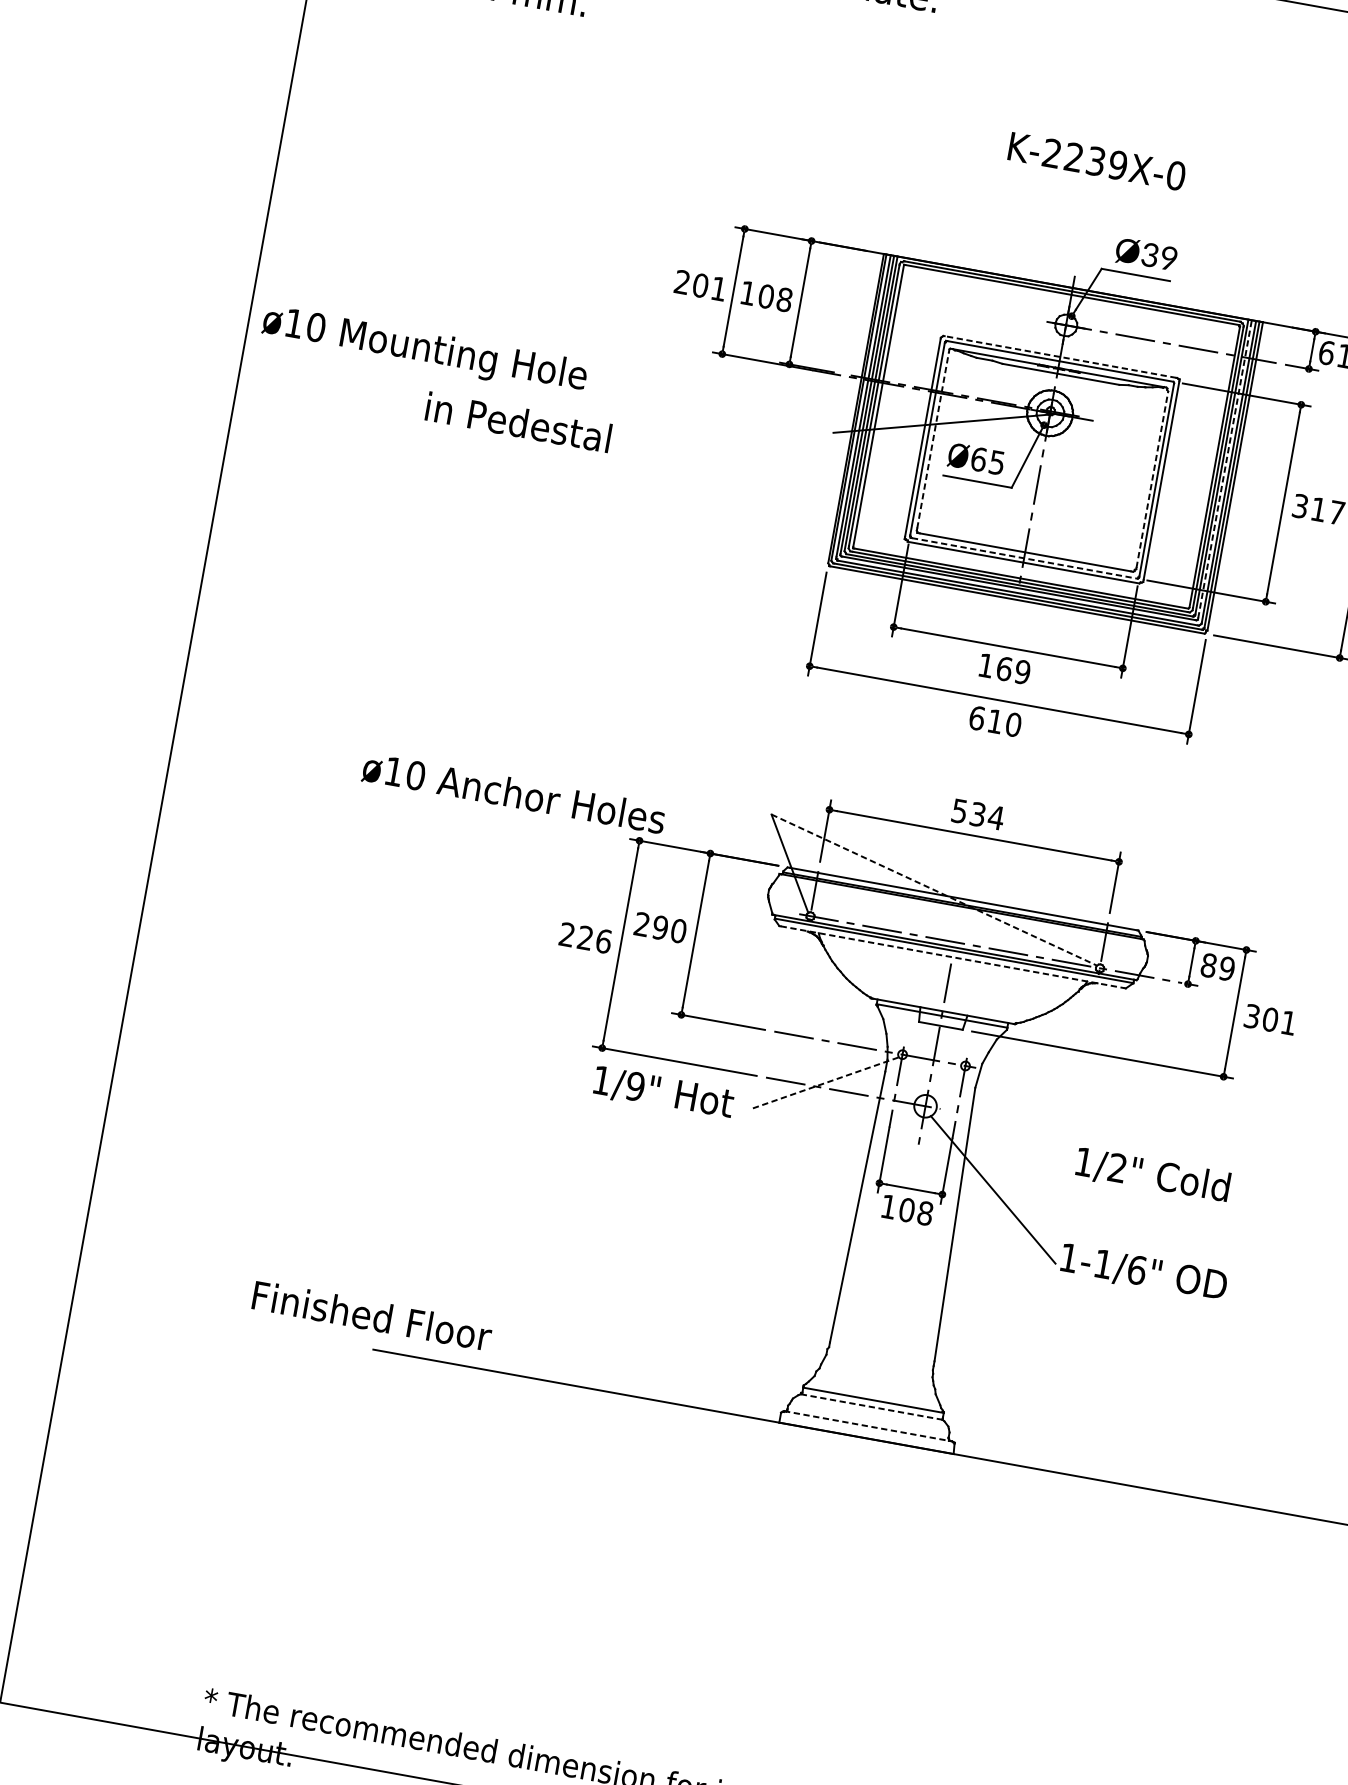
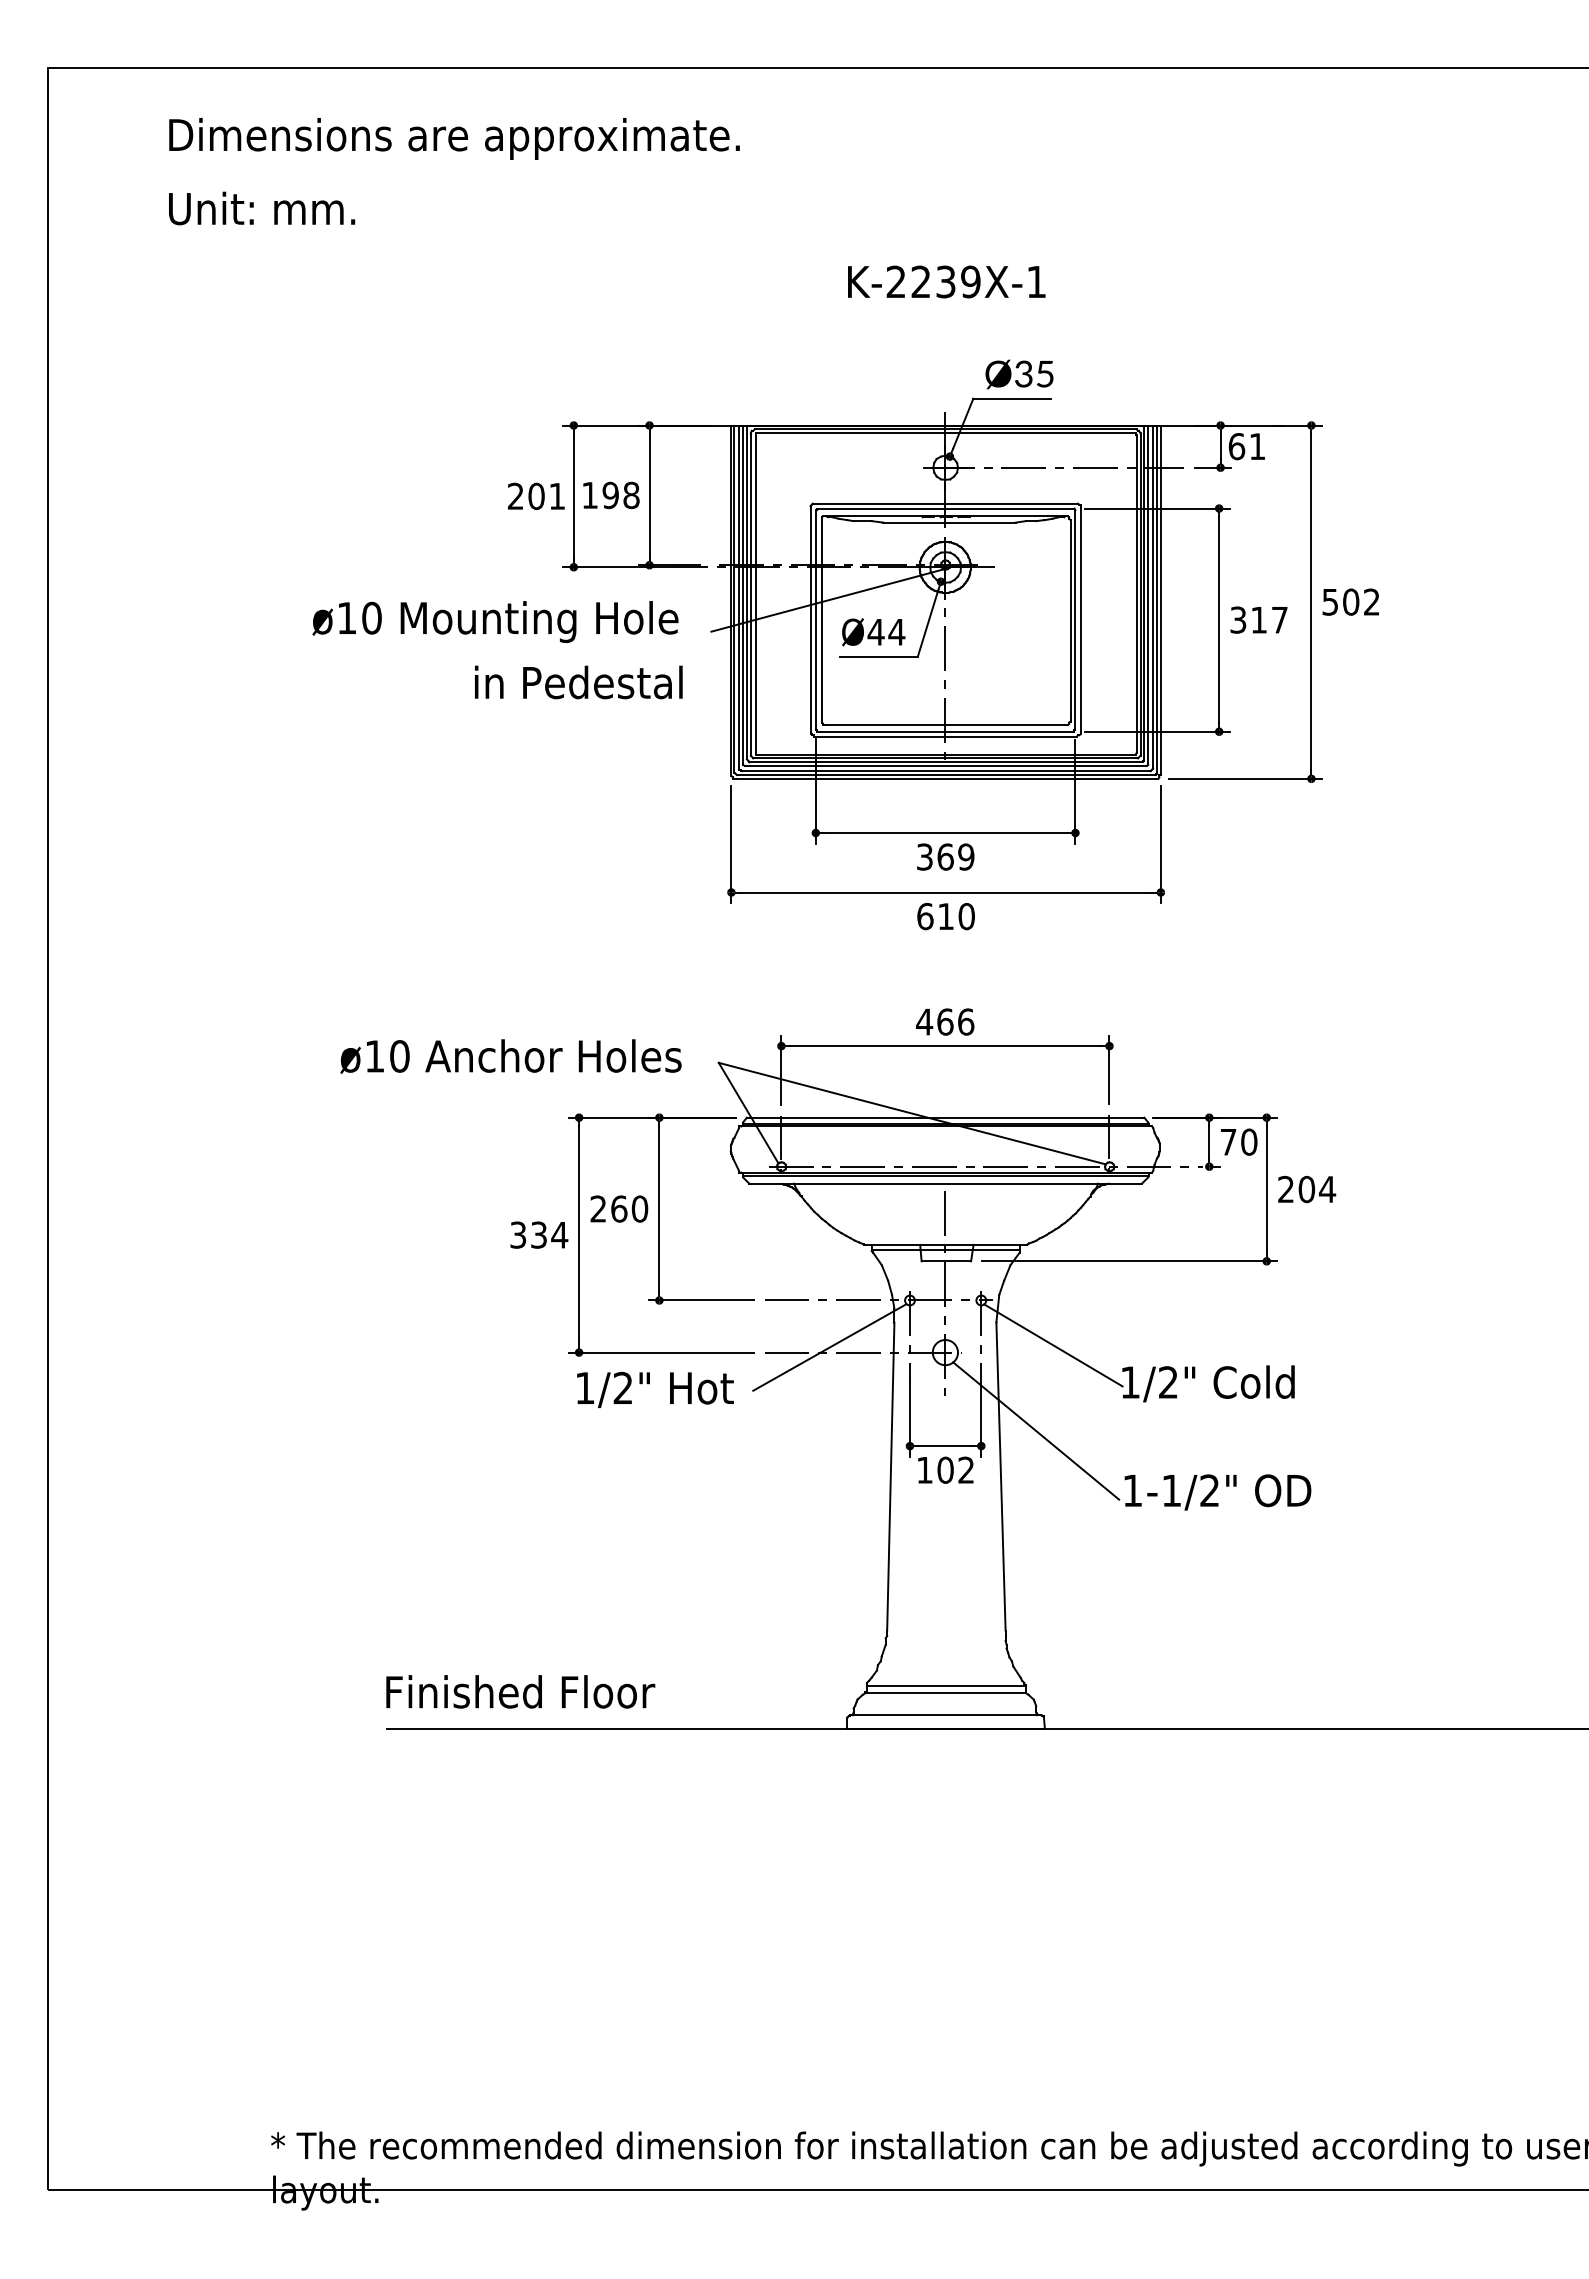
text: (1176, 175) -> (1036, 281), K-2239X-0 -> K-2239X-1
text: (1168, 257) -> (1044, 373), Ø39 -> Ø35
text: (766, 296) -> (610, 495), 108 -> 198
text: (424, 350) -> (495, 621), moved
line: (1060, 356) -> (945, 503), dashed -> solid
text: (518, 422) -> (578, 682), moved
line: (933, 440) -> (822, 620), dashed -> solid
text: (988, 460) -> (886, 631), Ø65 -> Ø44
line: (1225, 469) -> (1148, 594), dashed -> solid
line: (1152, 479) -> (1070, 620), dashed -> solid
line: (1025, 558) -> (946, 731), dashed -> solid
text: (985, 665) -> (924, 856), 169 -> 369
text: (513, 793) -> (510, 1056), moved
text: (978, 814) -> (945, 1021), 534 -> 466
line: (934, 890) -> (912, 1113), dashed -> solid
text: (660, 927) -> (619, 1208), 290 -> 260
text: (586, 937) -> (539, 1234), 226 -> 334
line: (952, 957) -> (945, 1183), dashed -> solid
text: (1217, 966) -> (1238, 1141), 89 -> 70
text: (1271, 1019) -> (1307, 1189), 301 -> 204
line: (824, 1083) -> (829, 1347), dashed -> solid
text: (634, 1086) -> (622, 1388), 1/9" -> 1/2"
line: (1022, 1117) -> (1053, 1345), added
text: (925, 1212) -> (966, 1469), 108 -> 102
text: (1136, 1269) -> (1209, 1490), 1-1/6" -> 1-1/2"
text: (372, 1315) -> (520, 1691), moved
line: (872, 1407) -> (946, 1693), dashed -> solid
line: (868, 1426) -> (946, 1715), dashed -> solid

